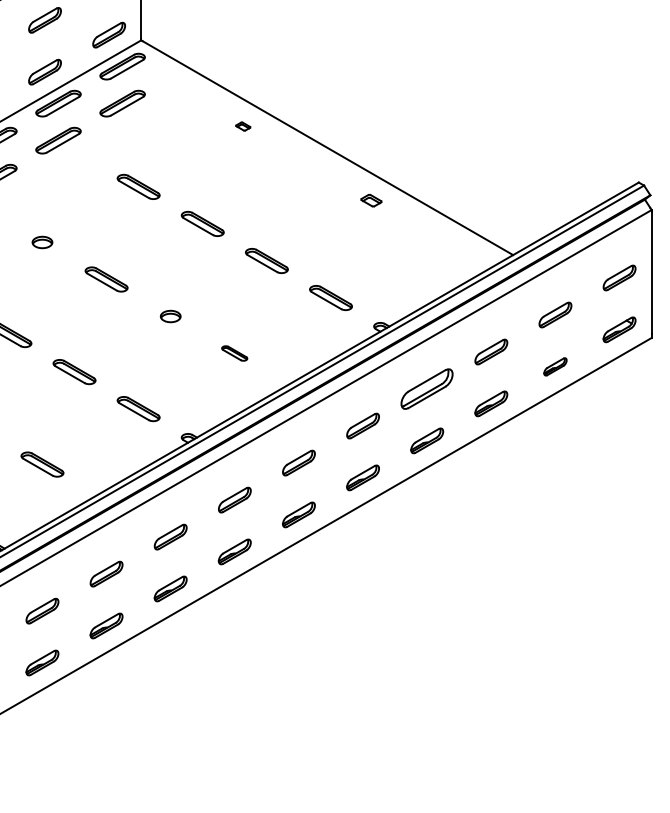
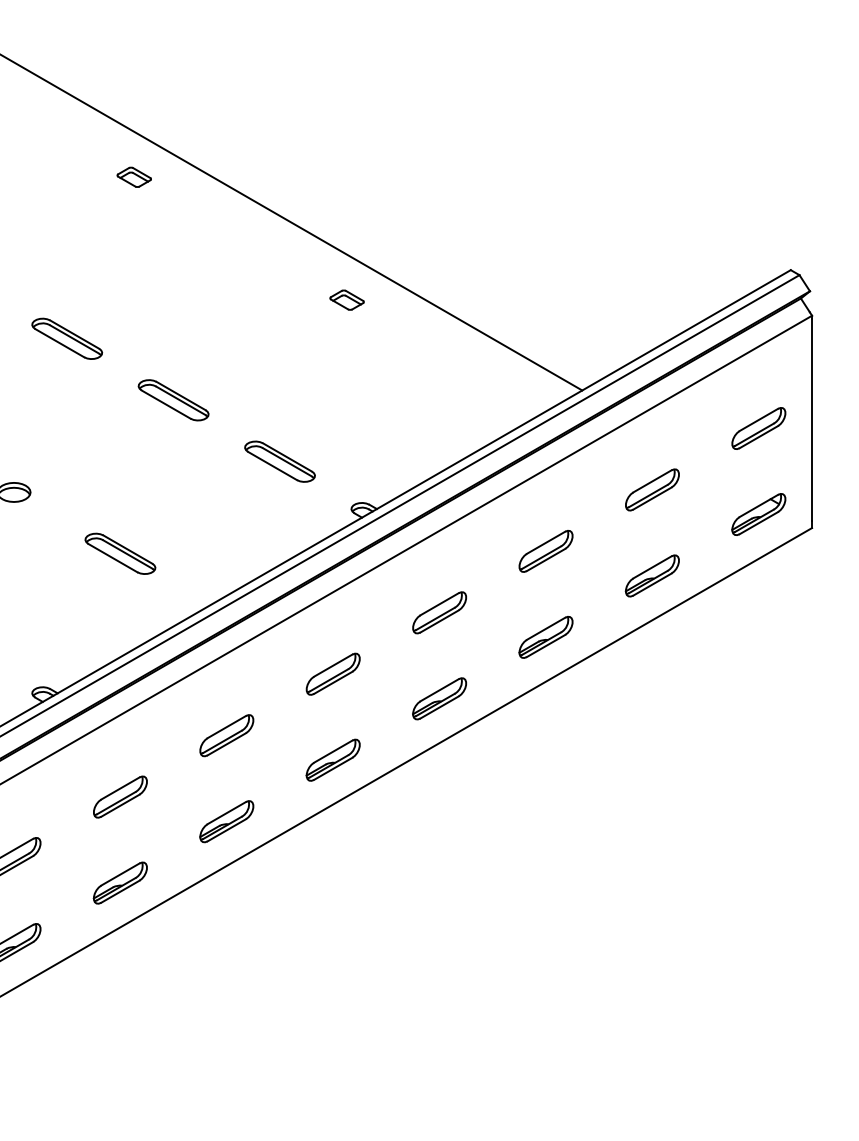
part: (243, 126) -> (134, 177), size x1.43
part: (234, 353) -> (119, 553), size x1.67
part: (555, 366) -> (652, 575), size x1.43
part: (427, 388) -> (440, 611), size x0.62

